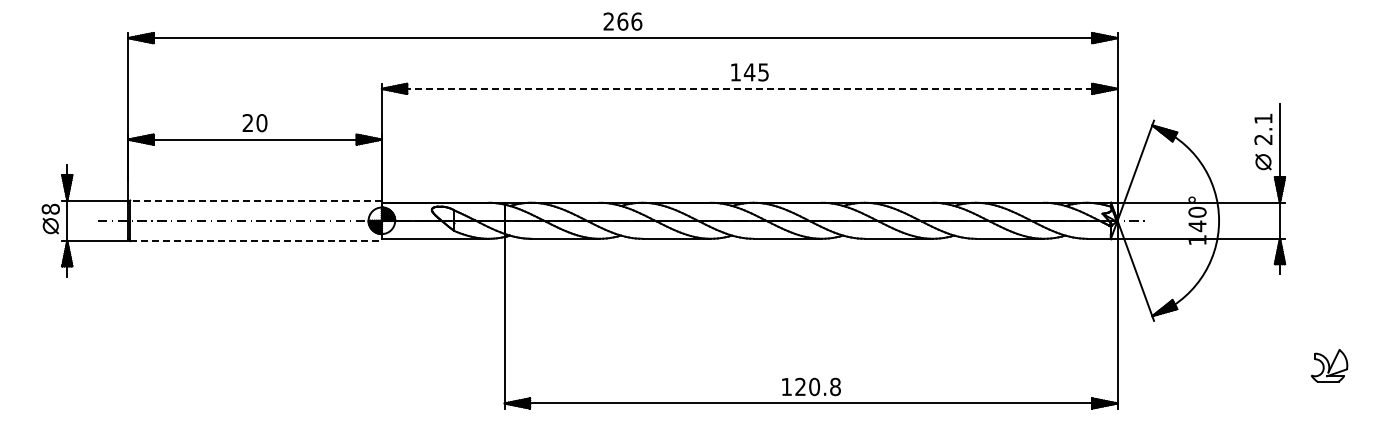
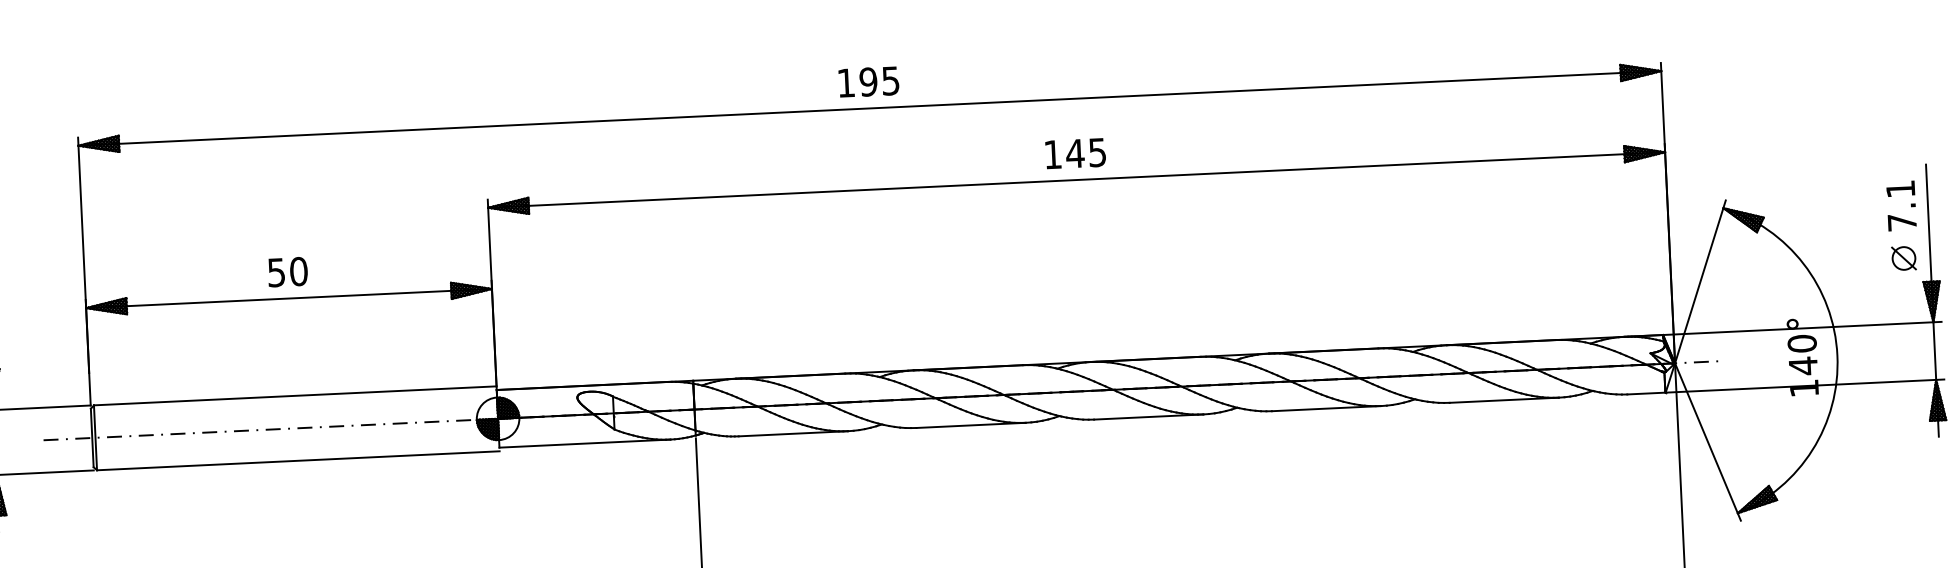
text: (622, 21) -> (867, 81), 266 -> 195
line: (749, 88) -> (1076, 179), dashed -> solid
text: (247, 123) -> (275, 273), 20 -> 50
text: (1263, 139) -> (1902, 222), 2.1 -> 7.1
line: (256, 200) -> (295, 395), dashed -> solid
line: (256, 241) -> (299, 461), dashed -> solid

